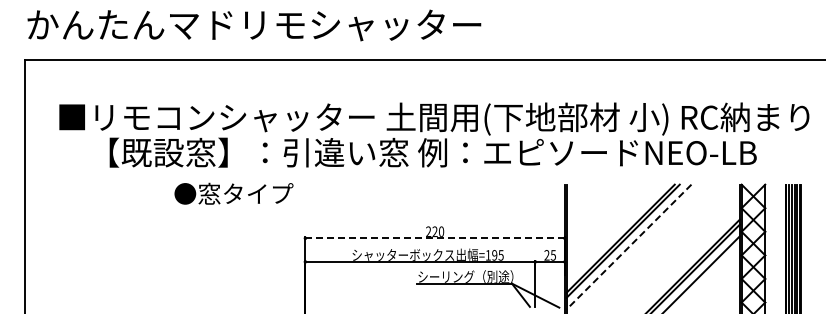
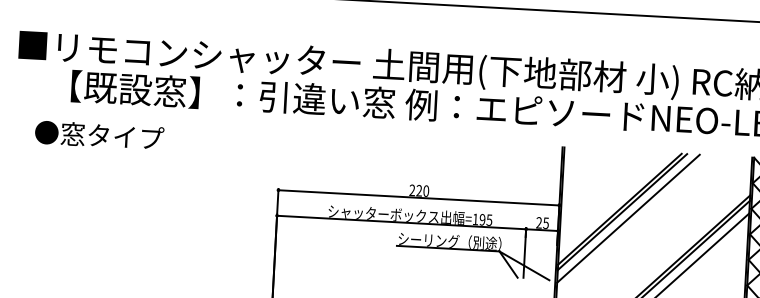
text: (233, 193) -> (99, 135), moved
line: (435, 238) -> (419, 198), dashed -> solid
line: (628, 247) -> (627, 219), dashed -> solid

